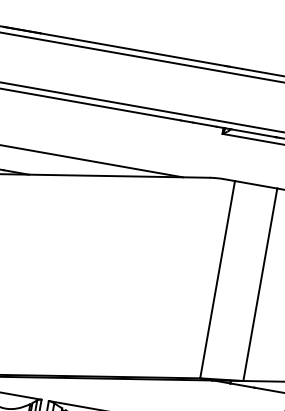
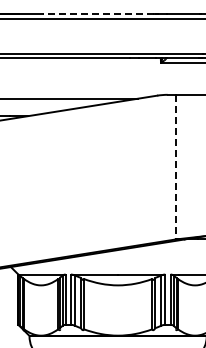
line: (148, 52) -> (98, 14), solid -> dashed
line: (217, 280) -> (175, 167), solid -> dashed

